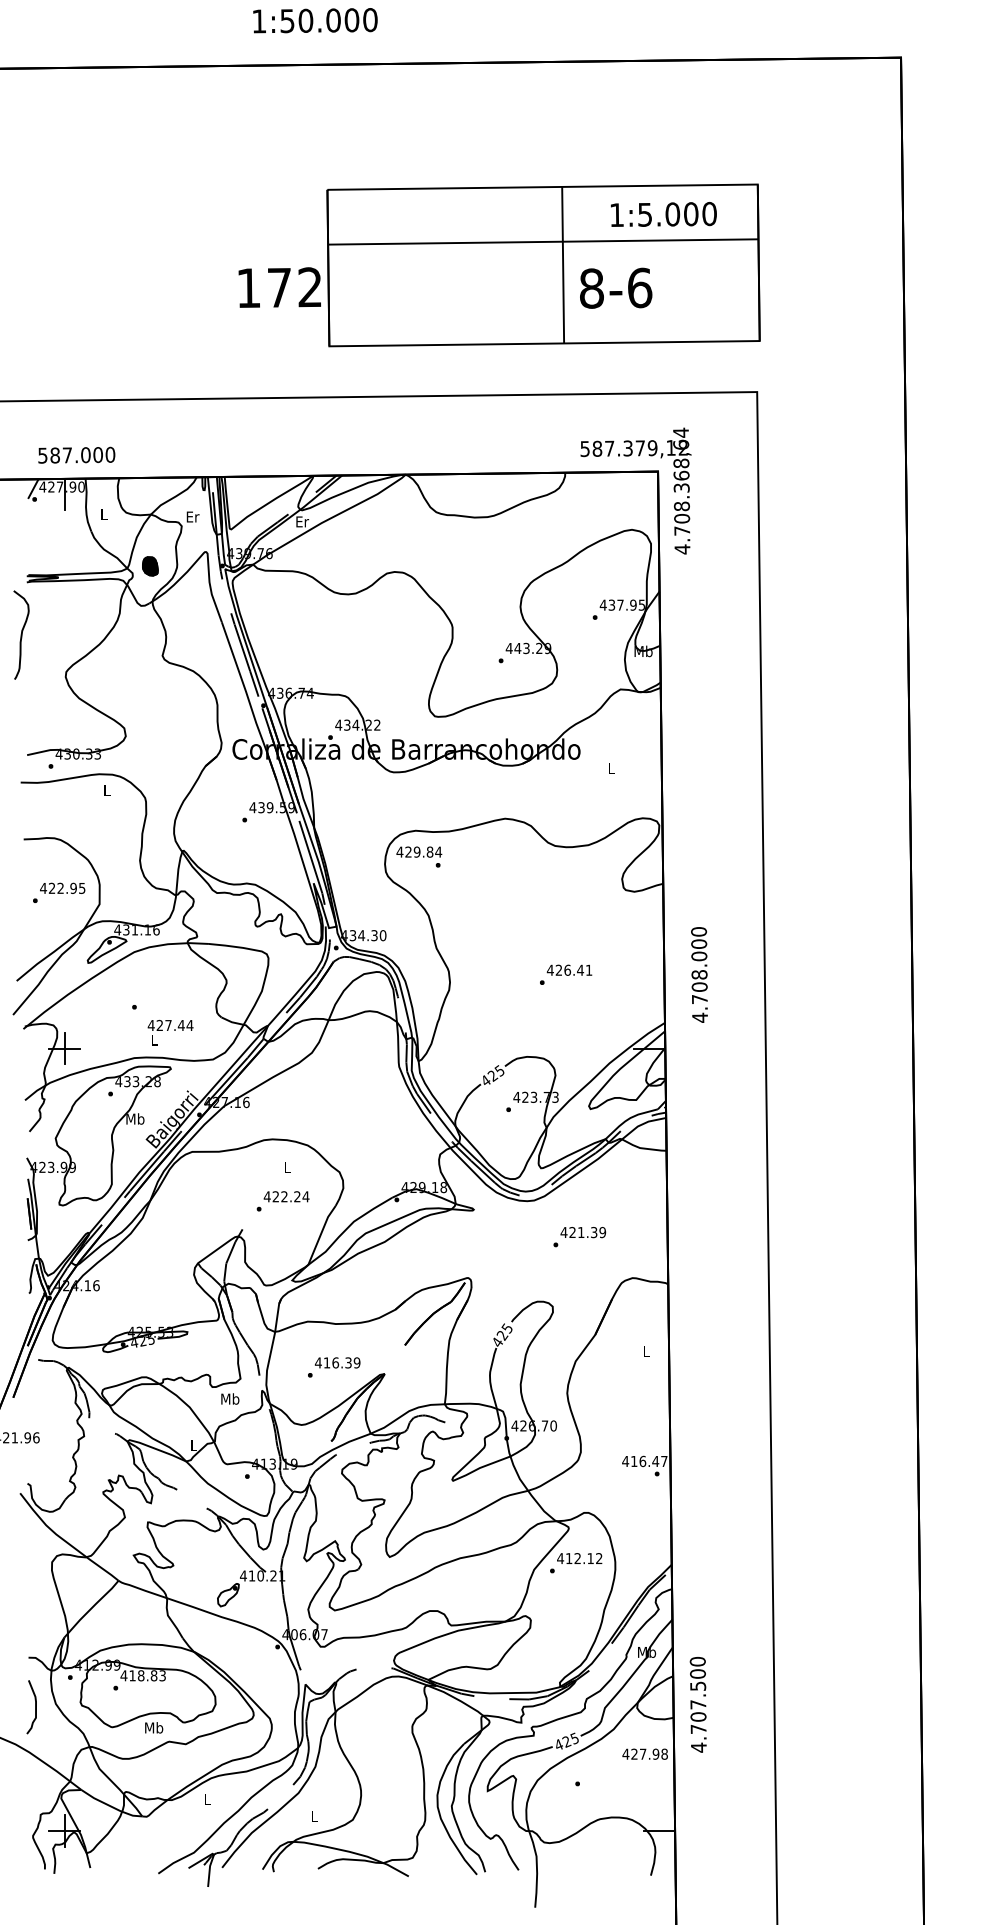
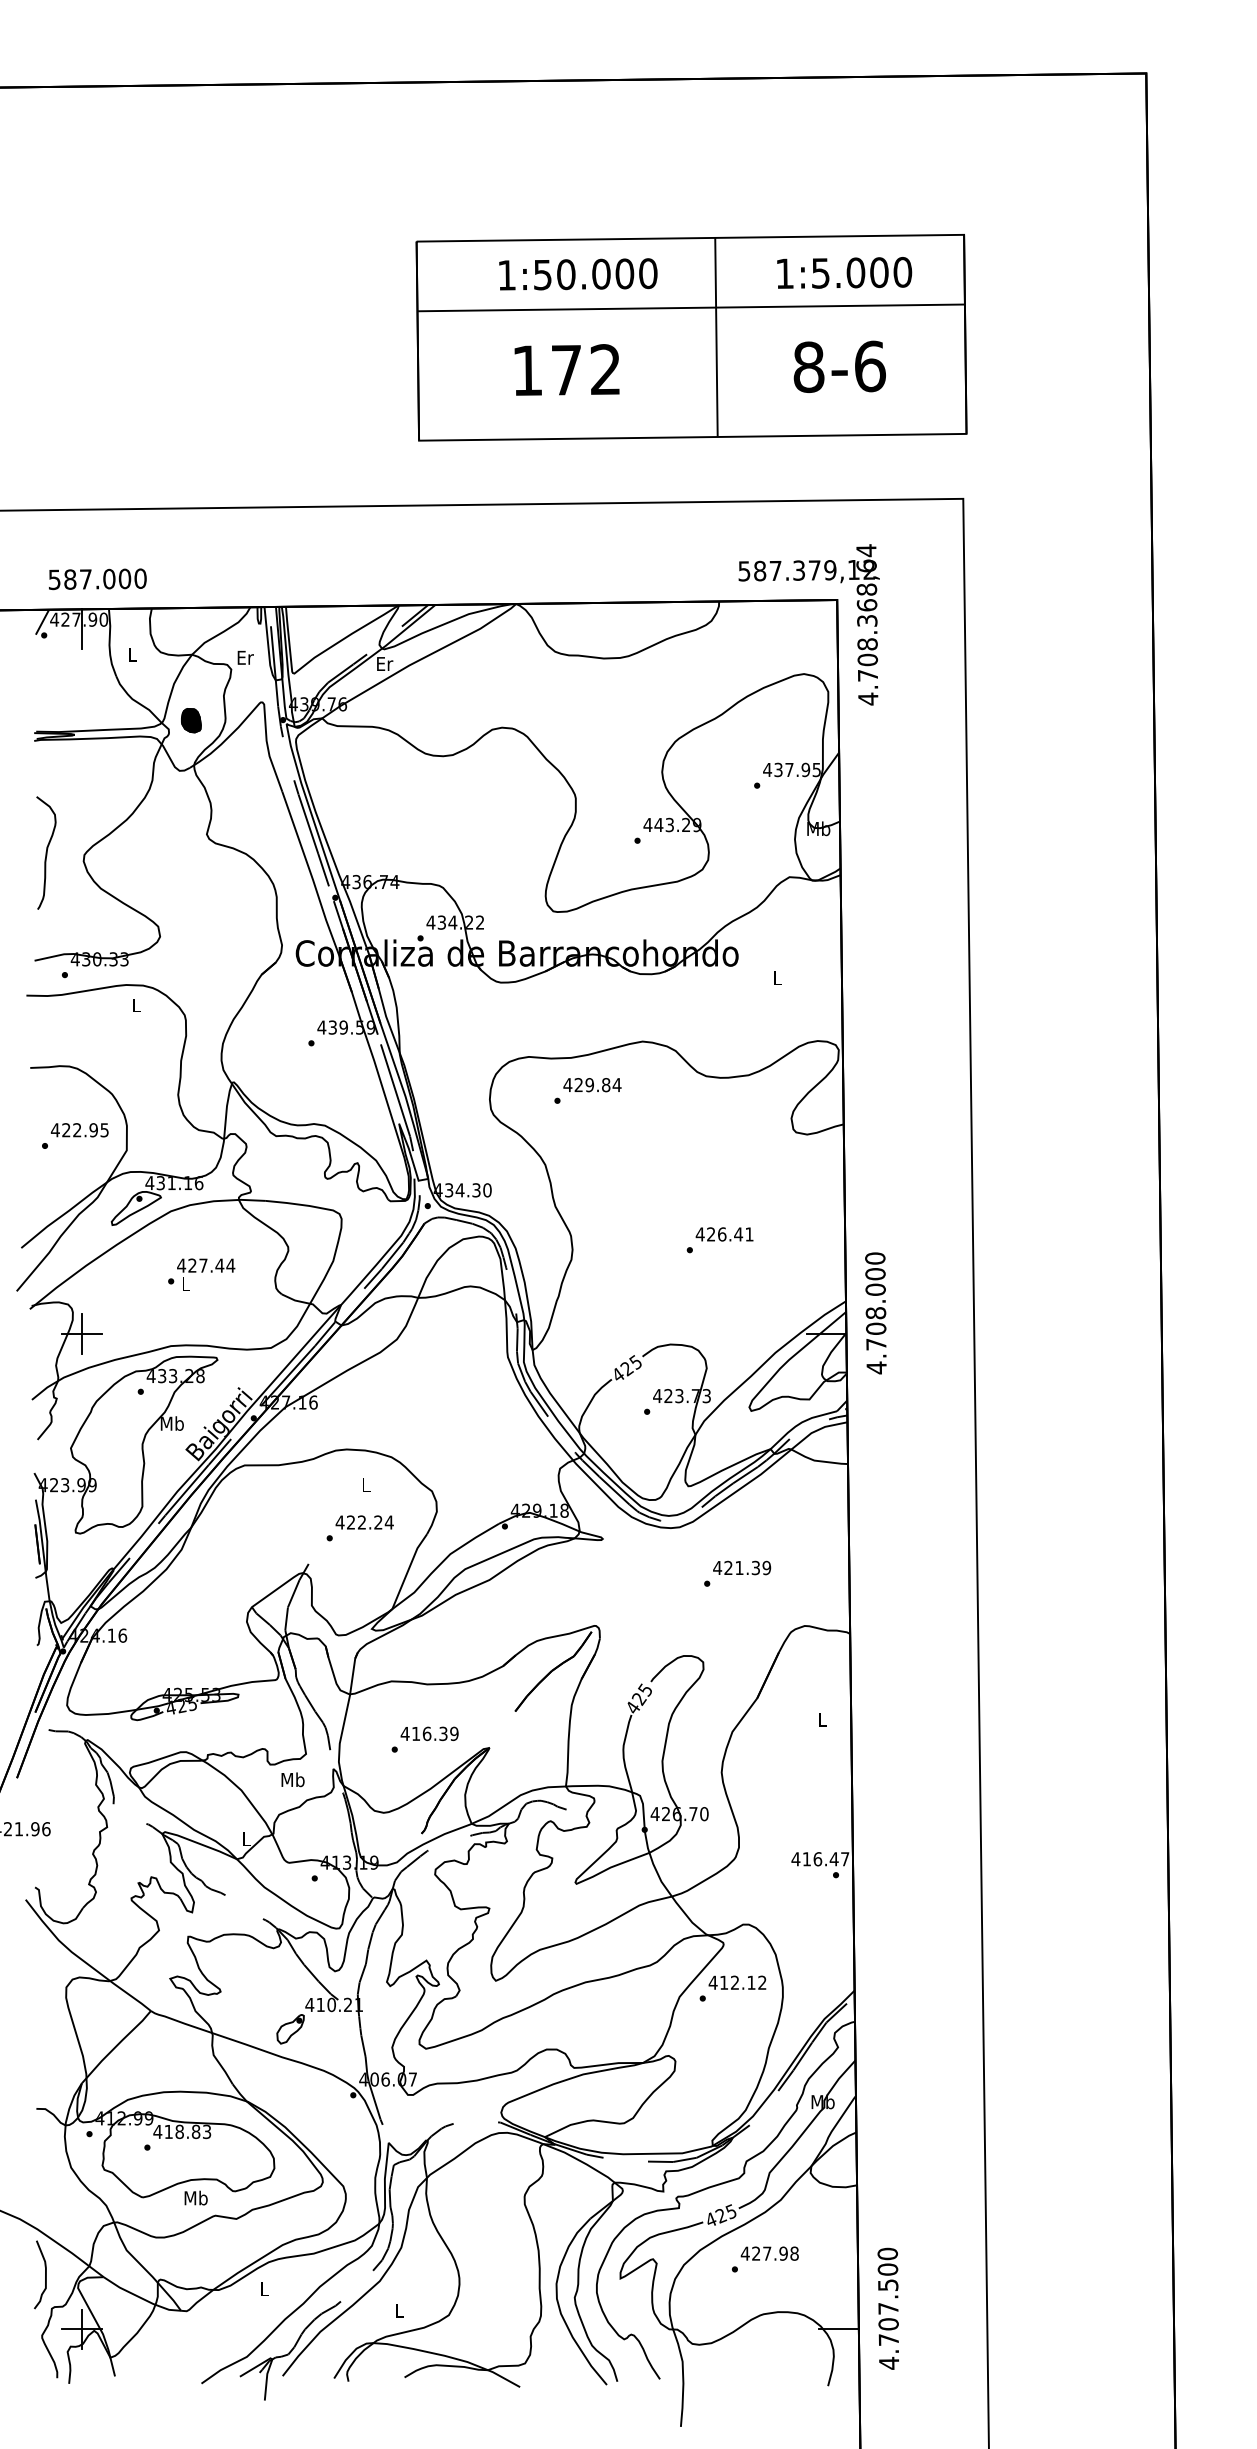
text: (315, 20) -> (578, 274), moved
text: (279, 287) -> (566, 369), moved
text: (615, 288) -> (839, 366), moved
curve: (21, 634) -> (46, 852), moved
text: (419, 852) -> (592, 1085), moved
text: (699, 975) -> (875, 1313), moved
text: (170, 1032) -> (206, 1274), moved
text: (697, 1704) -> (887, 2308), moved
curve: (35, 1706) -> (45, 2274), moved
text: (644, 1754) -> (769, 2253), moved

